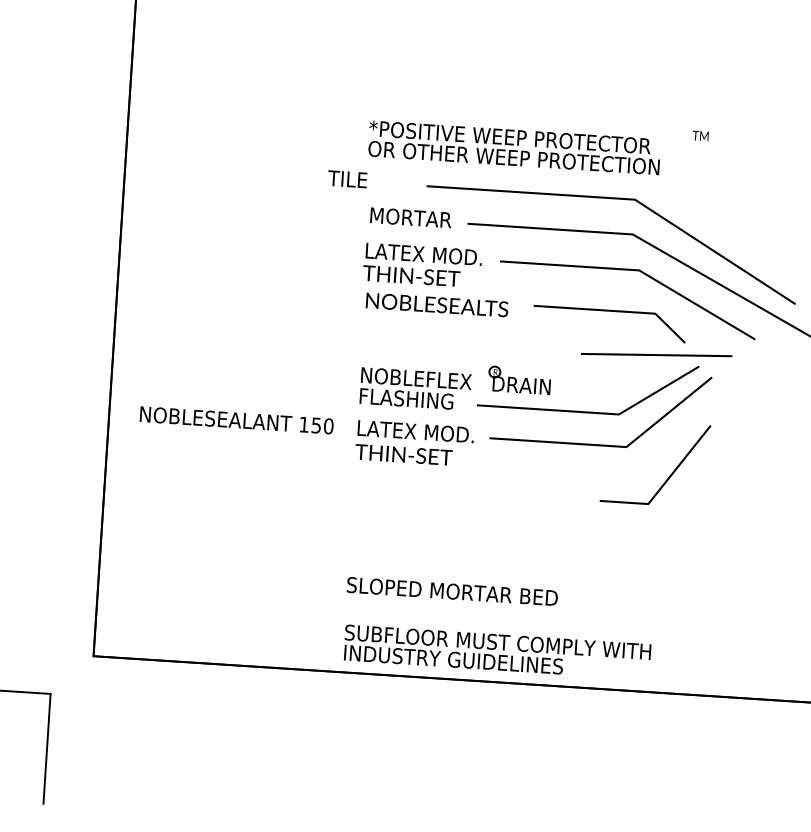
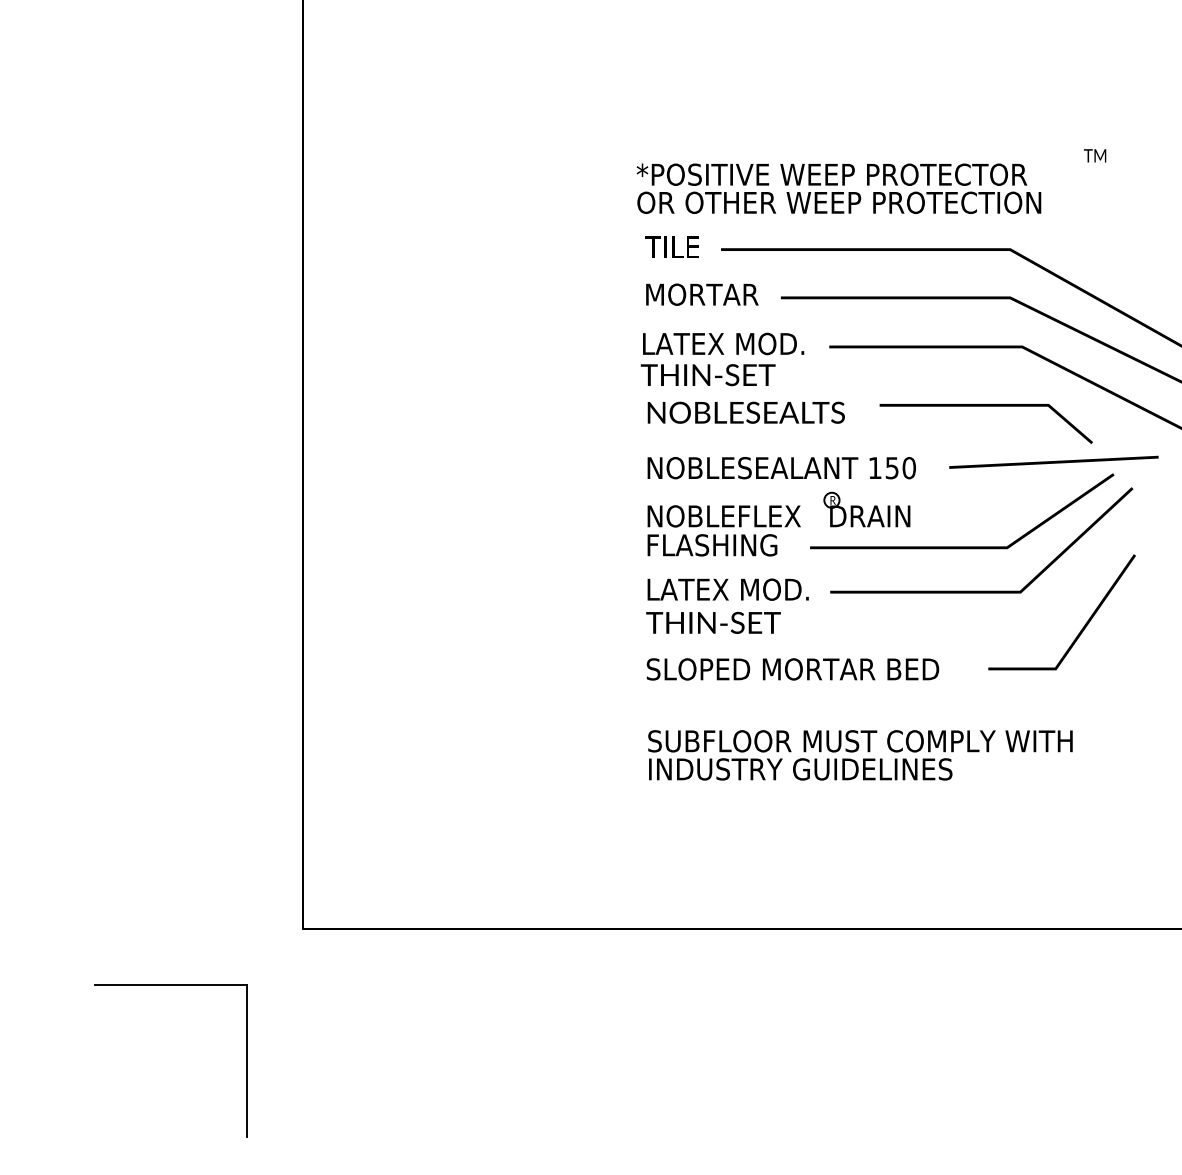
text: (347, 178) -> (671, 246), moved
text: (236, 420) -> (781, 468), moved
text: (452, 591) -> (792, 669), moved
text: (497, 652) -> (860, 755), moved

